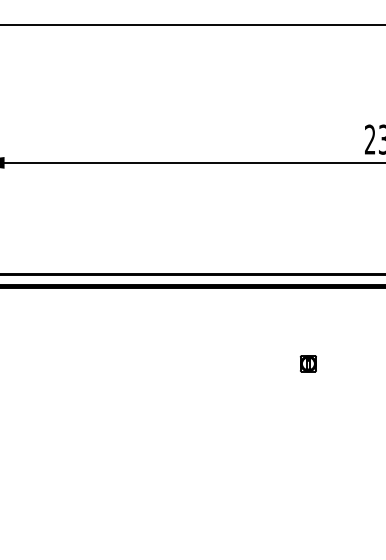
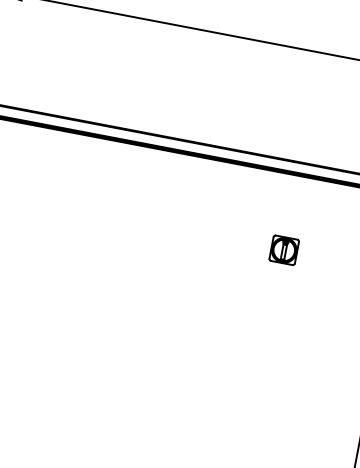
part: (308, 363) -> (284, 250), size x1.67

